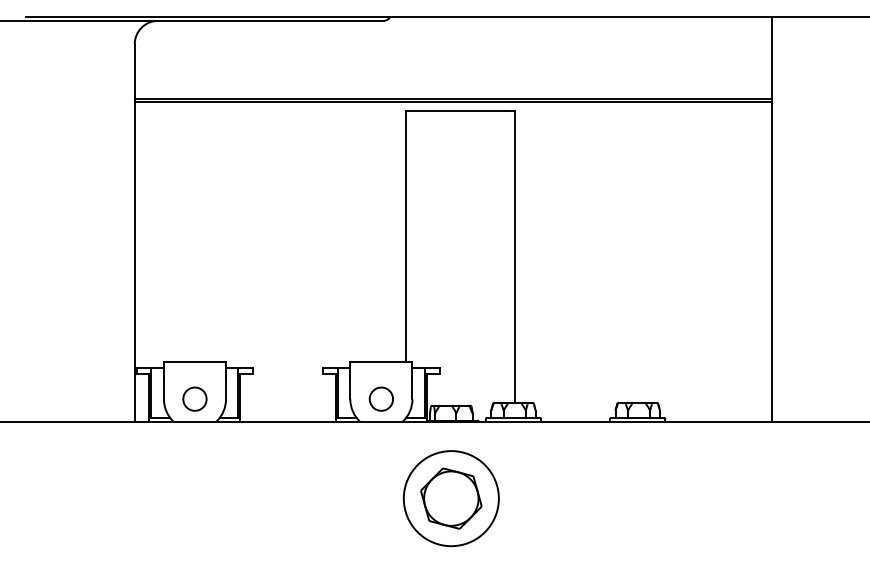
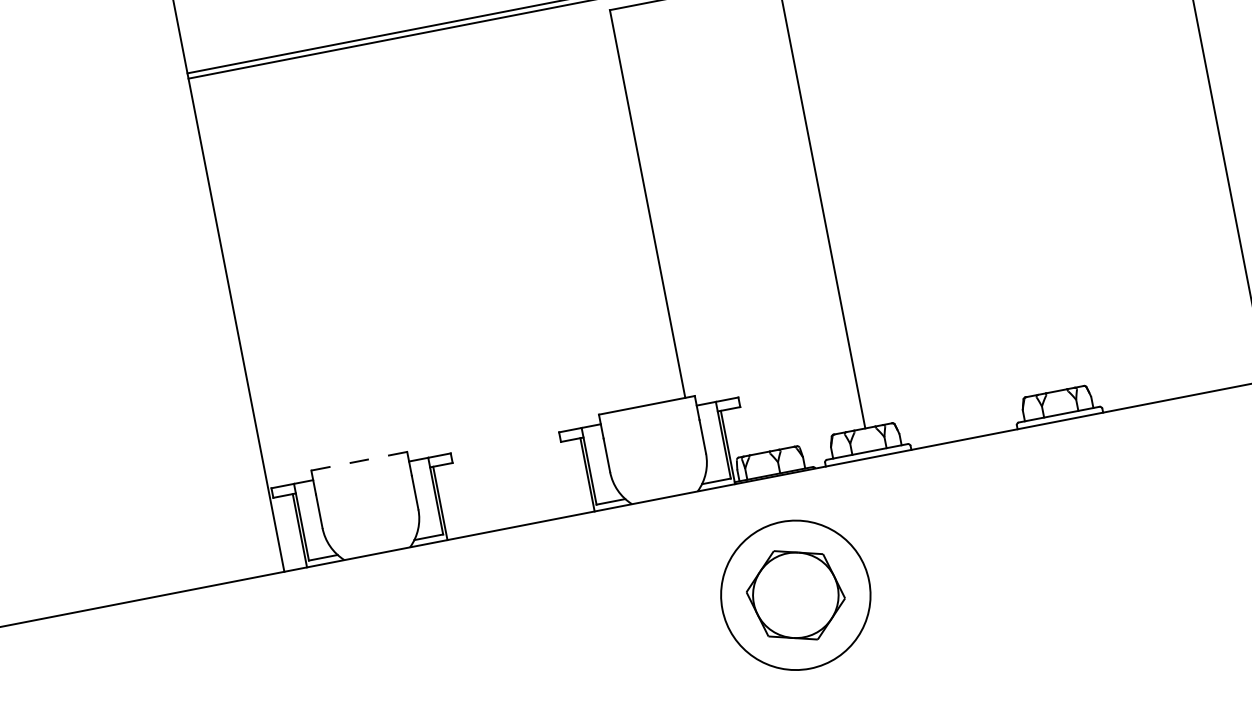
line: (194, 361) -> (358, 460), solid -> dashed
circle: (194, 398) -> (369, 517), removed
circle: (380, 398) -> (656, 462), removed

